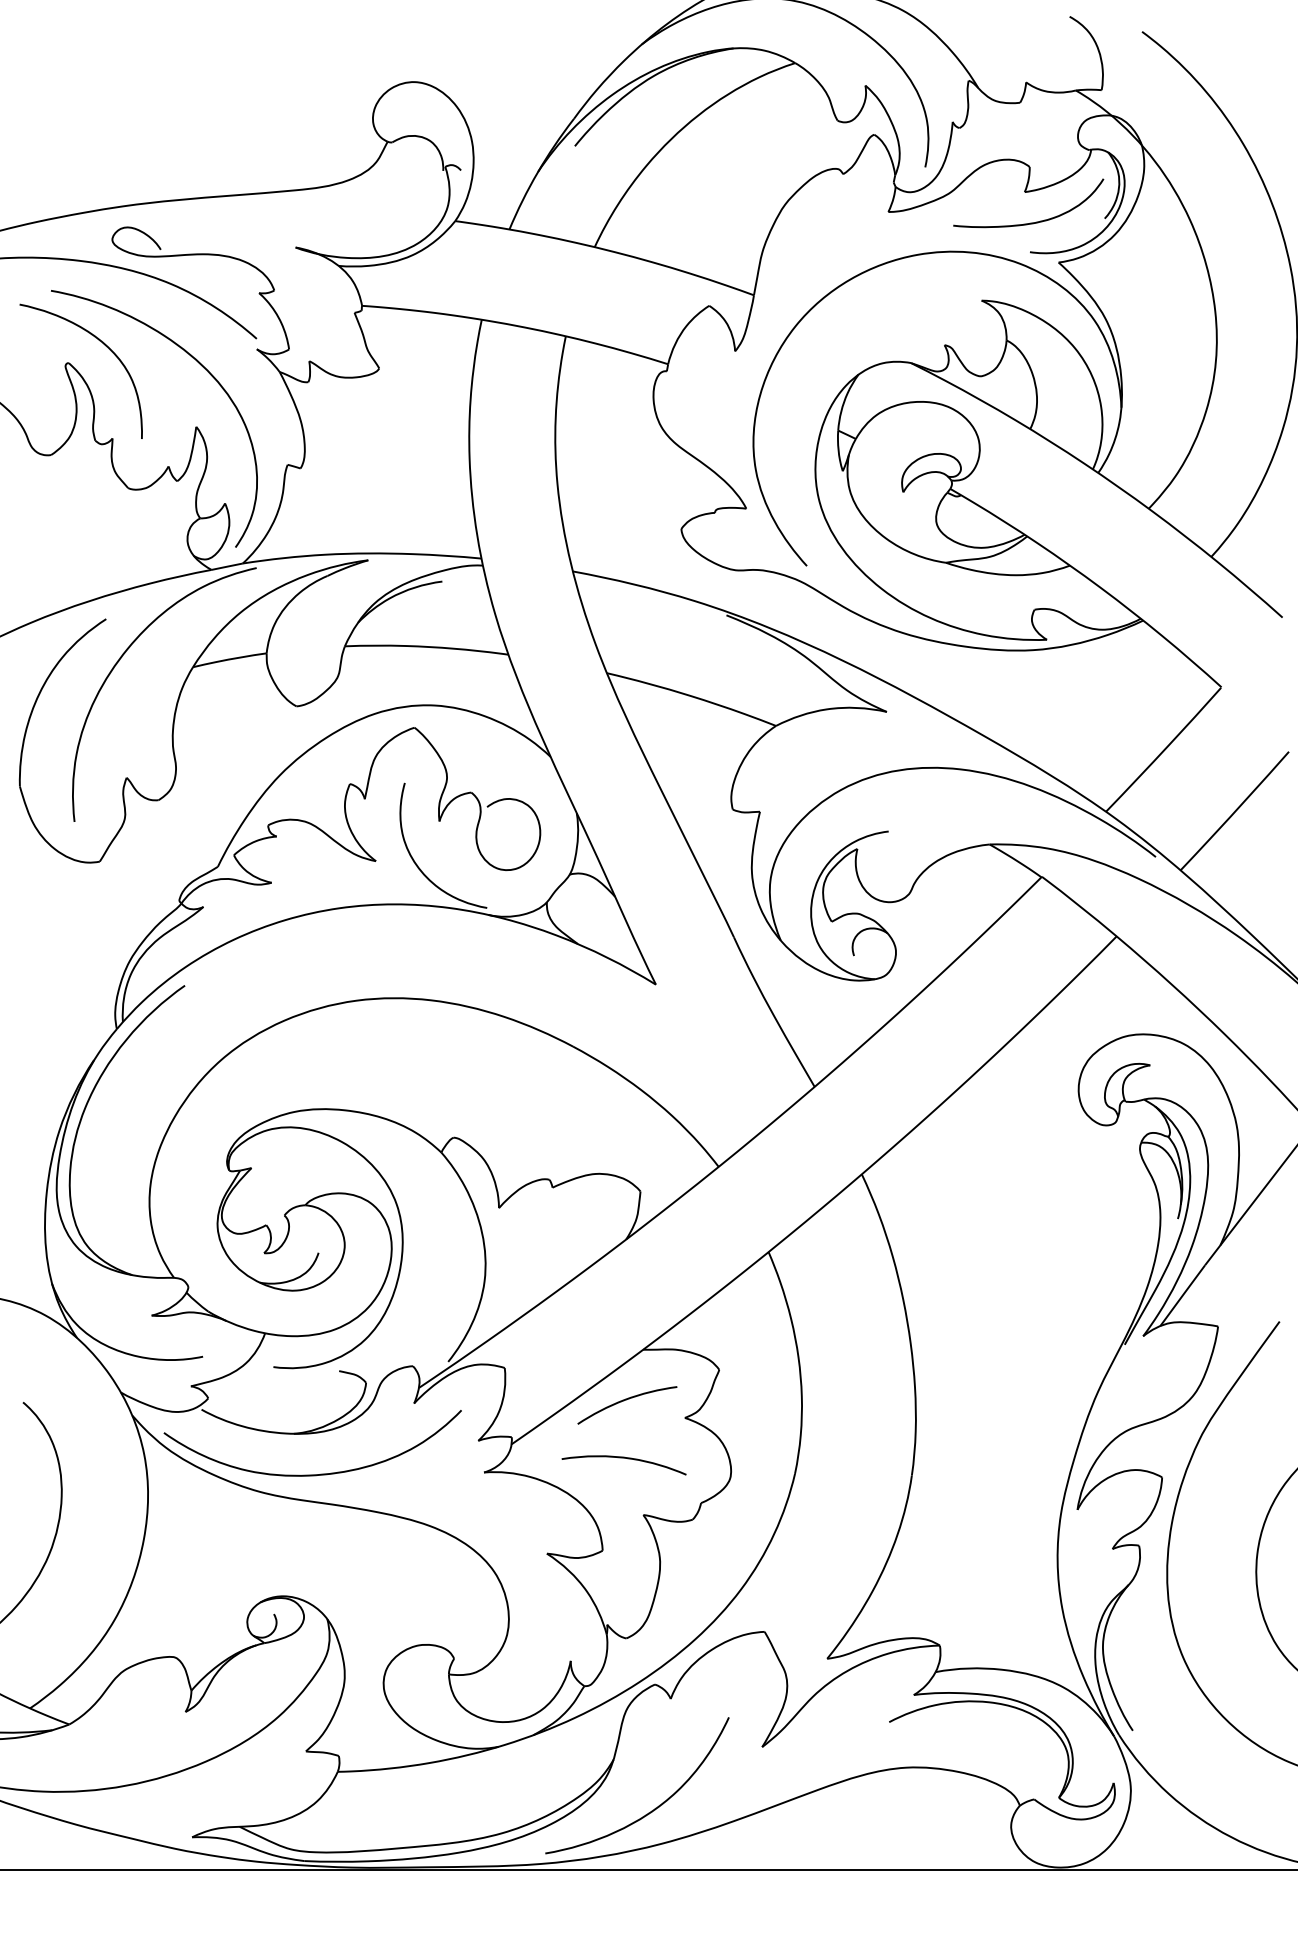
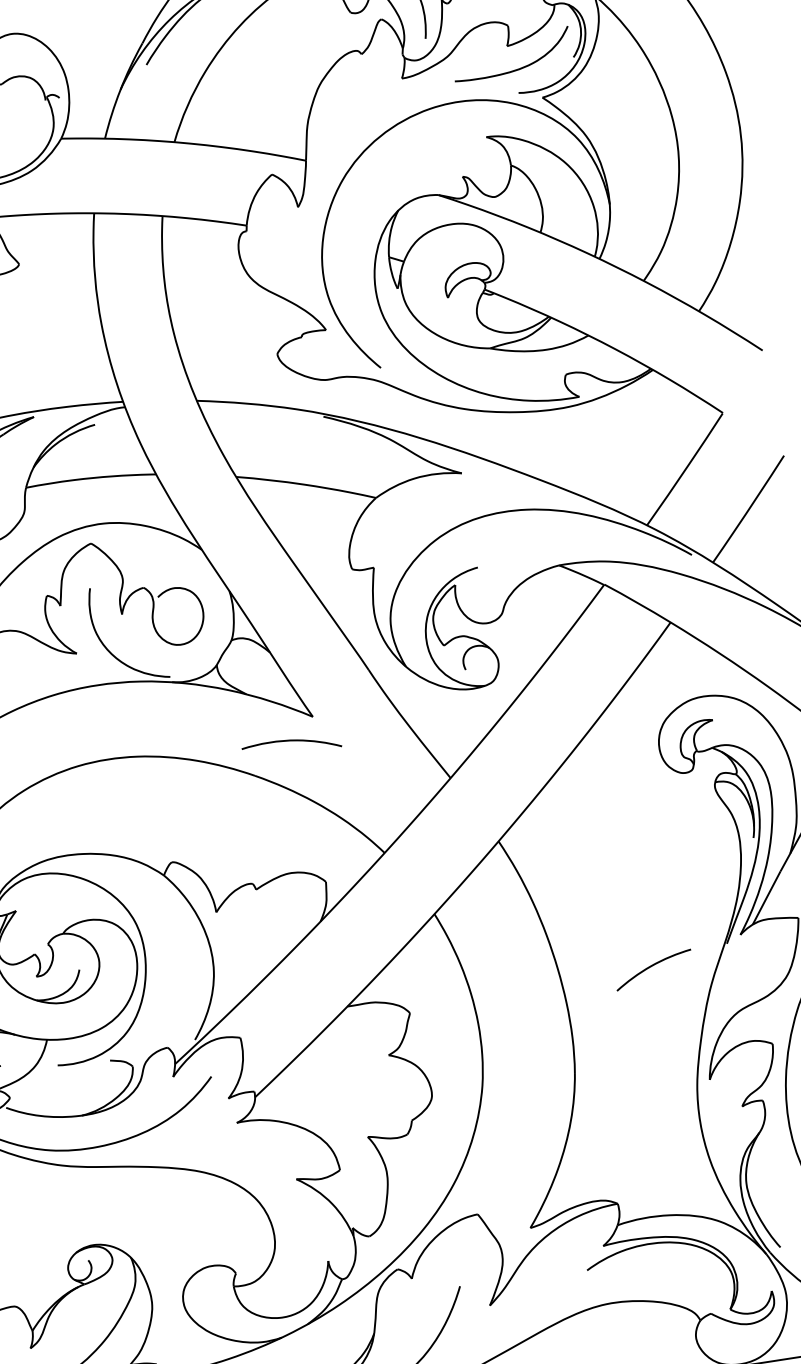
curve: (624, 1401) -> (651, 967), moved
curve: (623, 1458) -> (290, 741), moved

